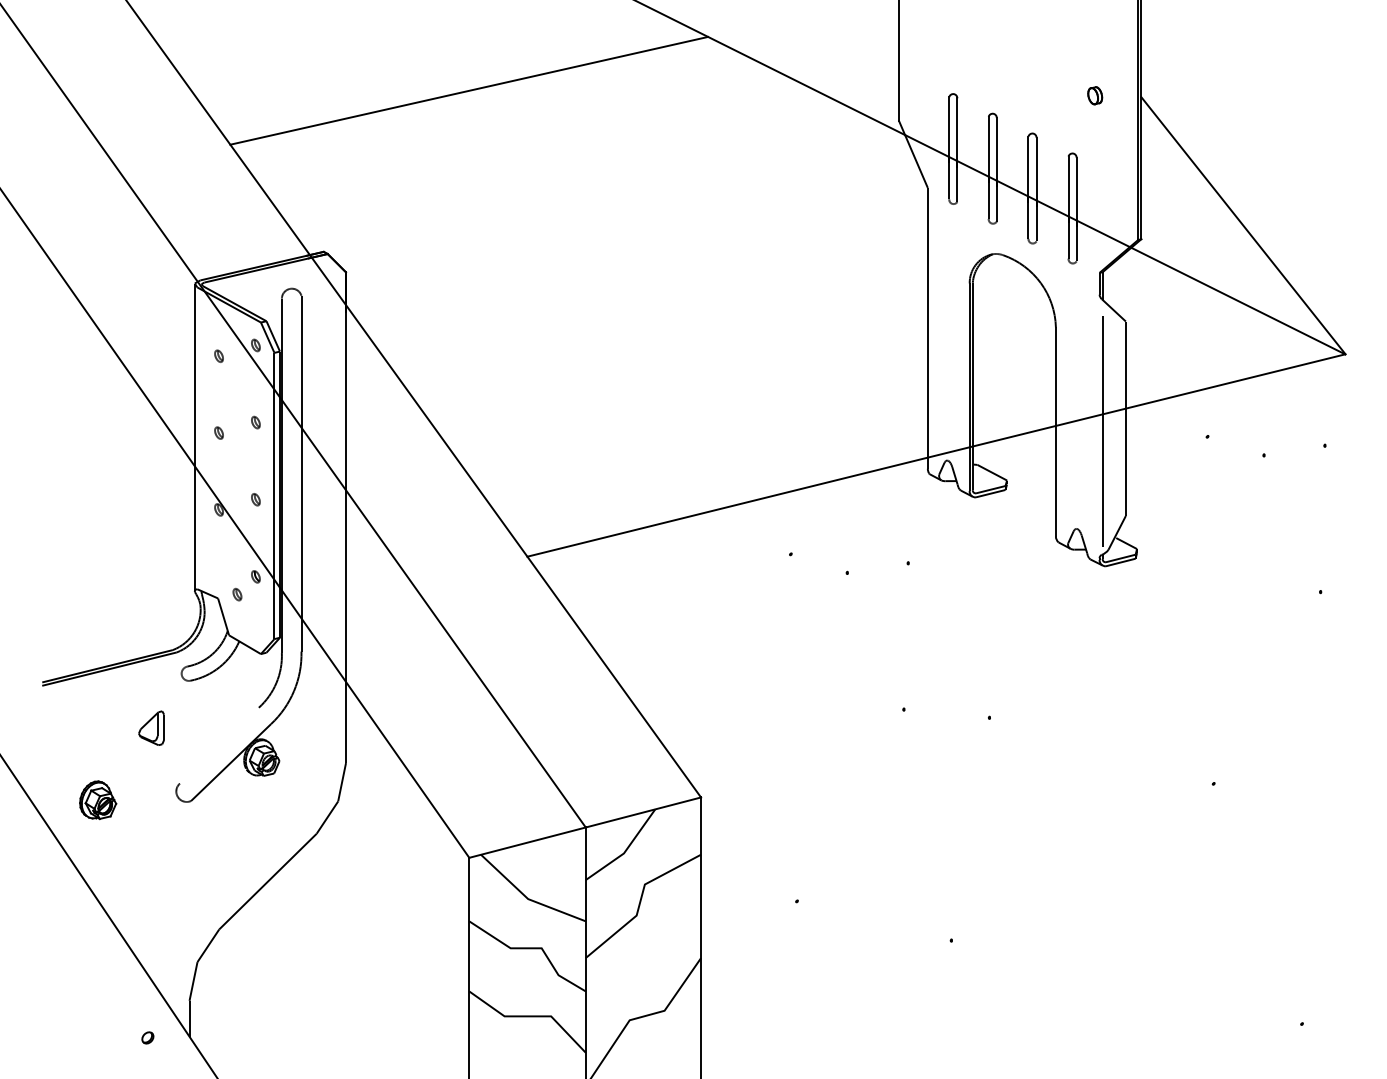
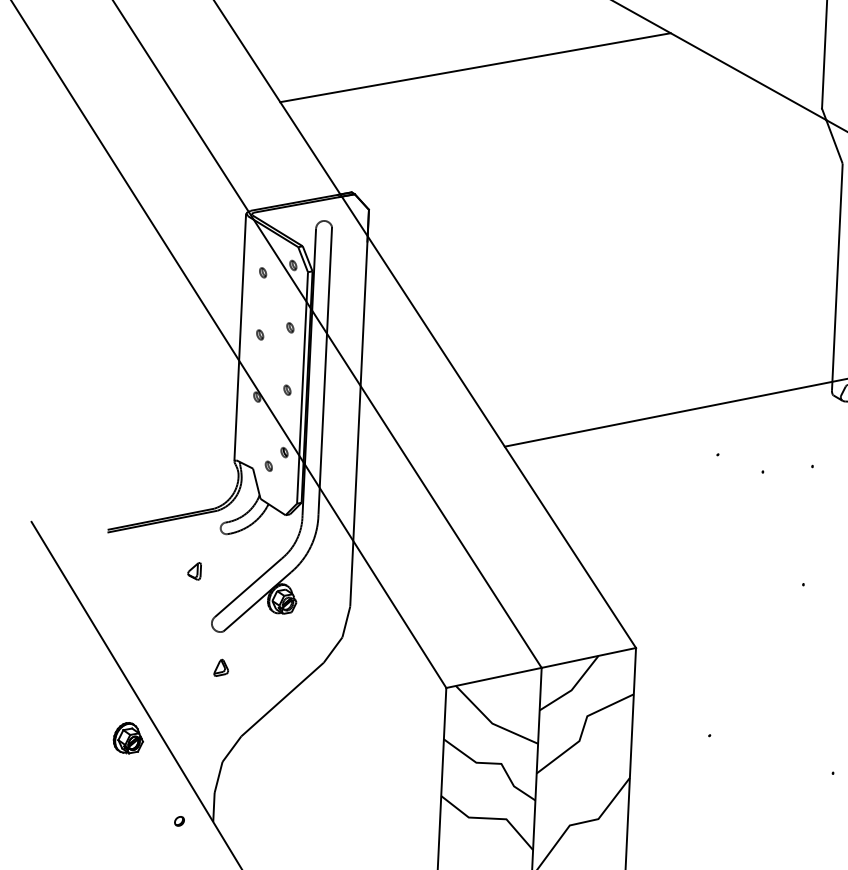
part: (151, 728) -> (194, 571), size x0.62
line: (218, 745) -> (247, 587), added
part: (98, 800) -> (128, 738), moved
part: (190, 846) -> (221, 668), added

